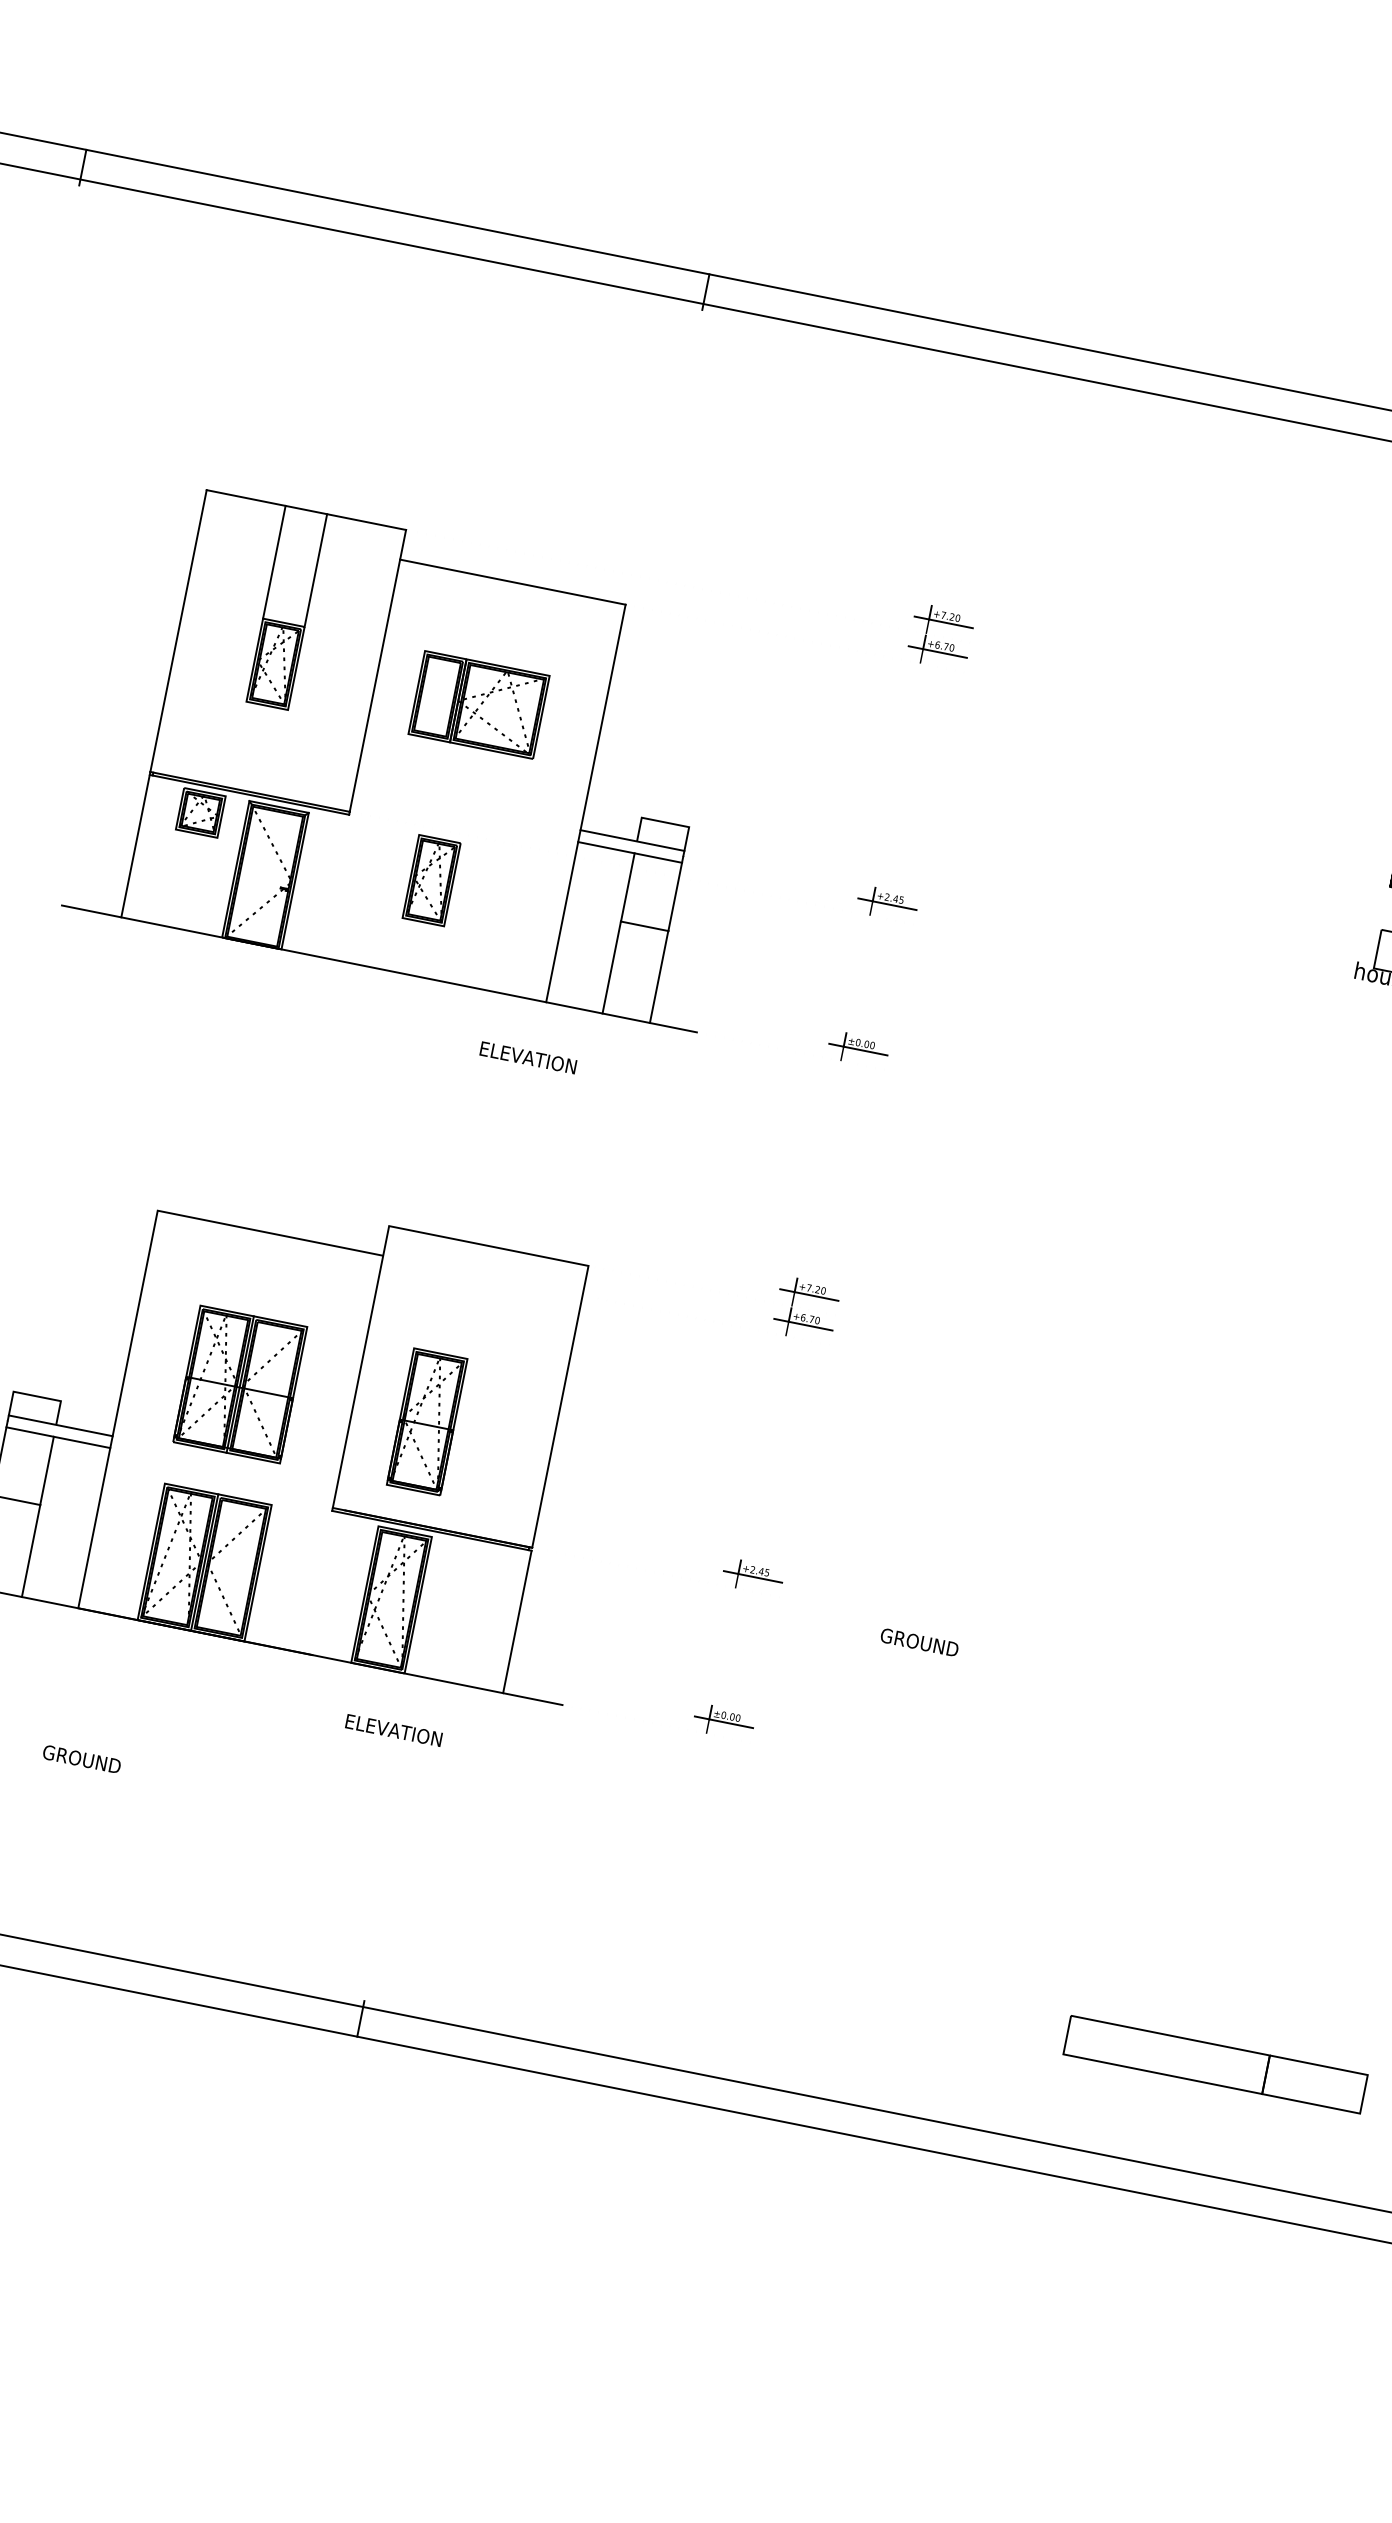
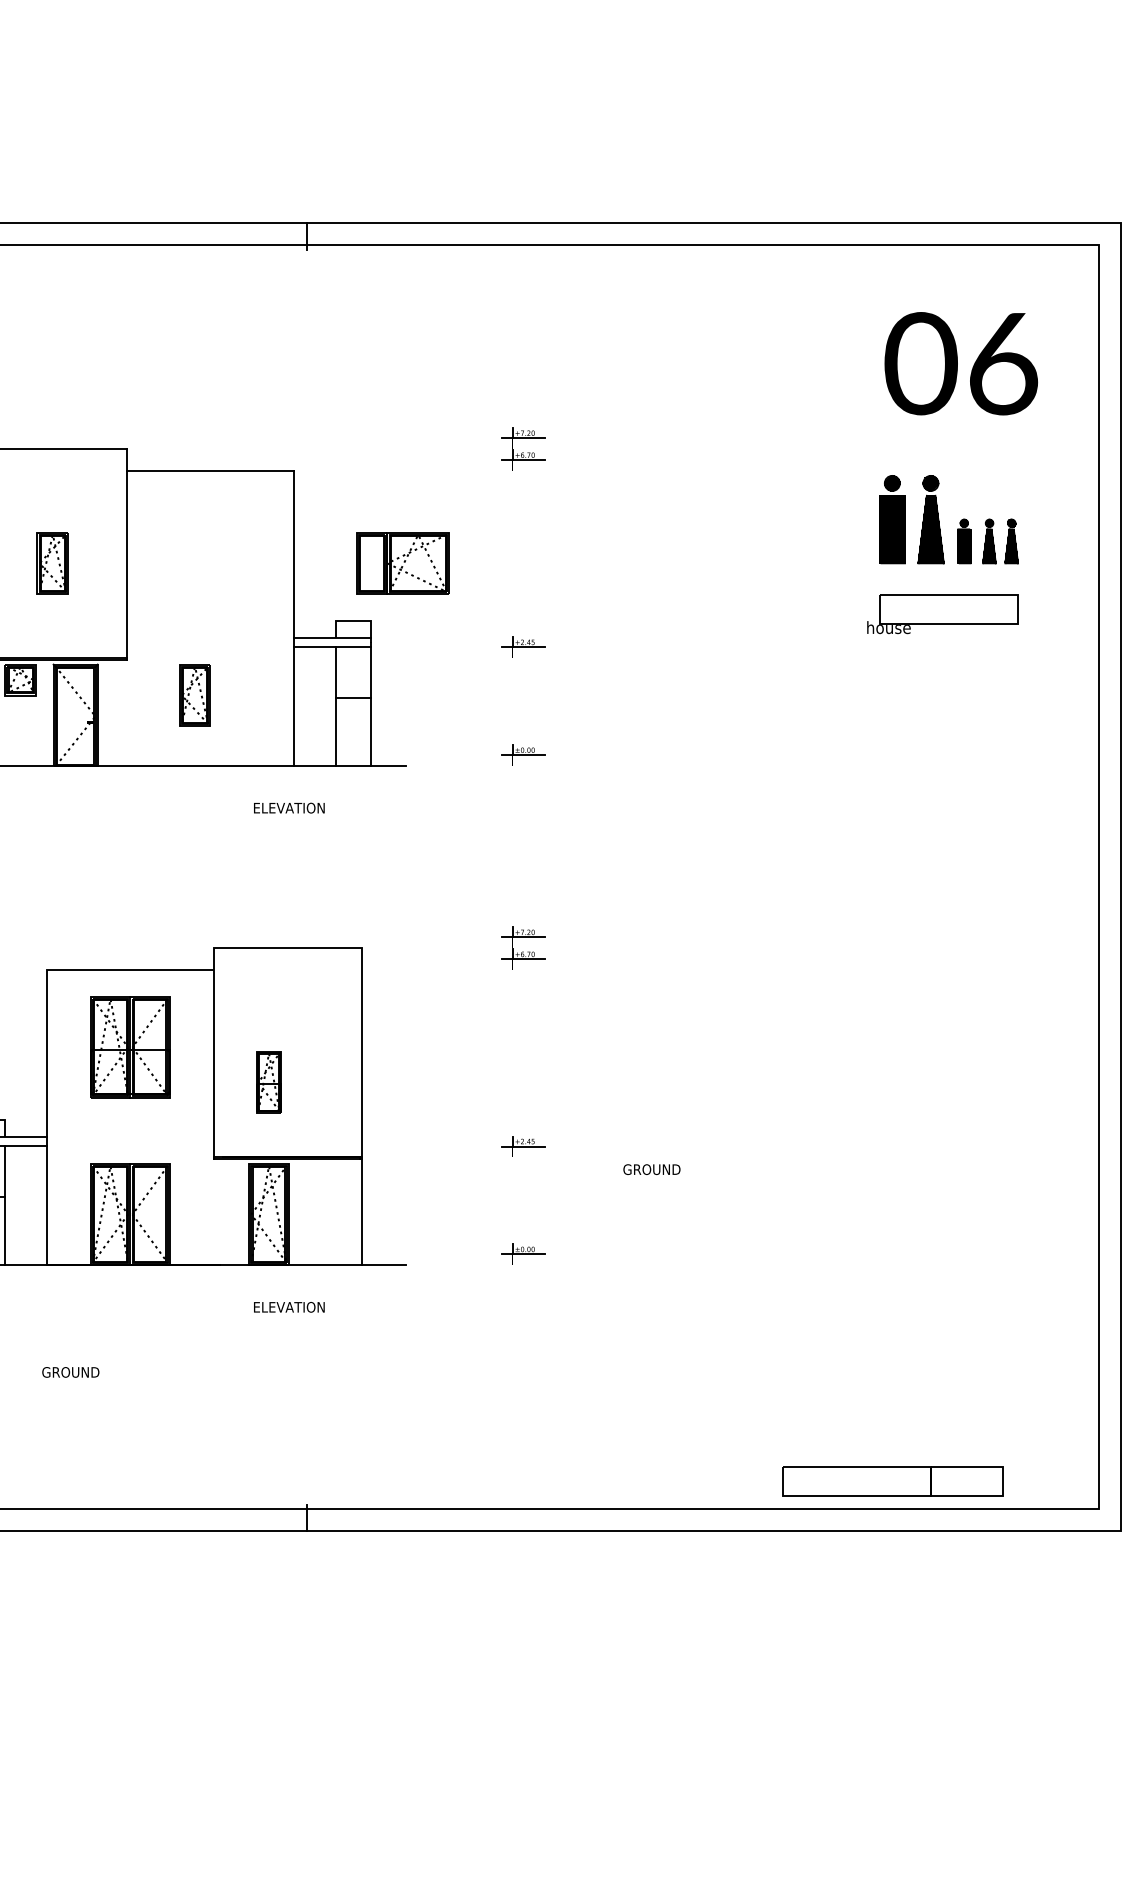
line: (274, 561) -> (37, 490), removed
line: (316, 570) -> (68, 490), removed
part: (478, 705) -> (402, 563), moved
part: (240, 1384) -> (130, 1047), moved
part: (426, 1421) -> (268, 1082), size x0.6
part: (1214, 2064) -> (892, 1481), moved

